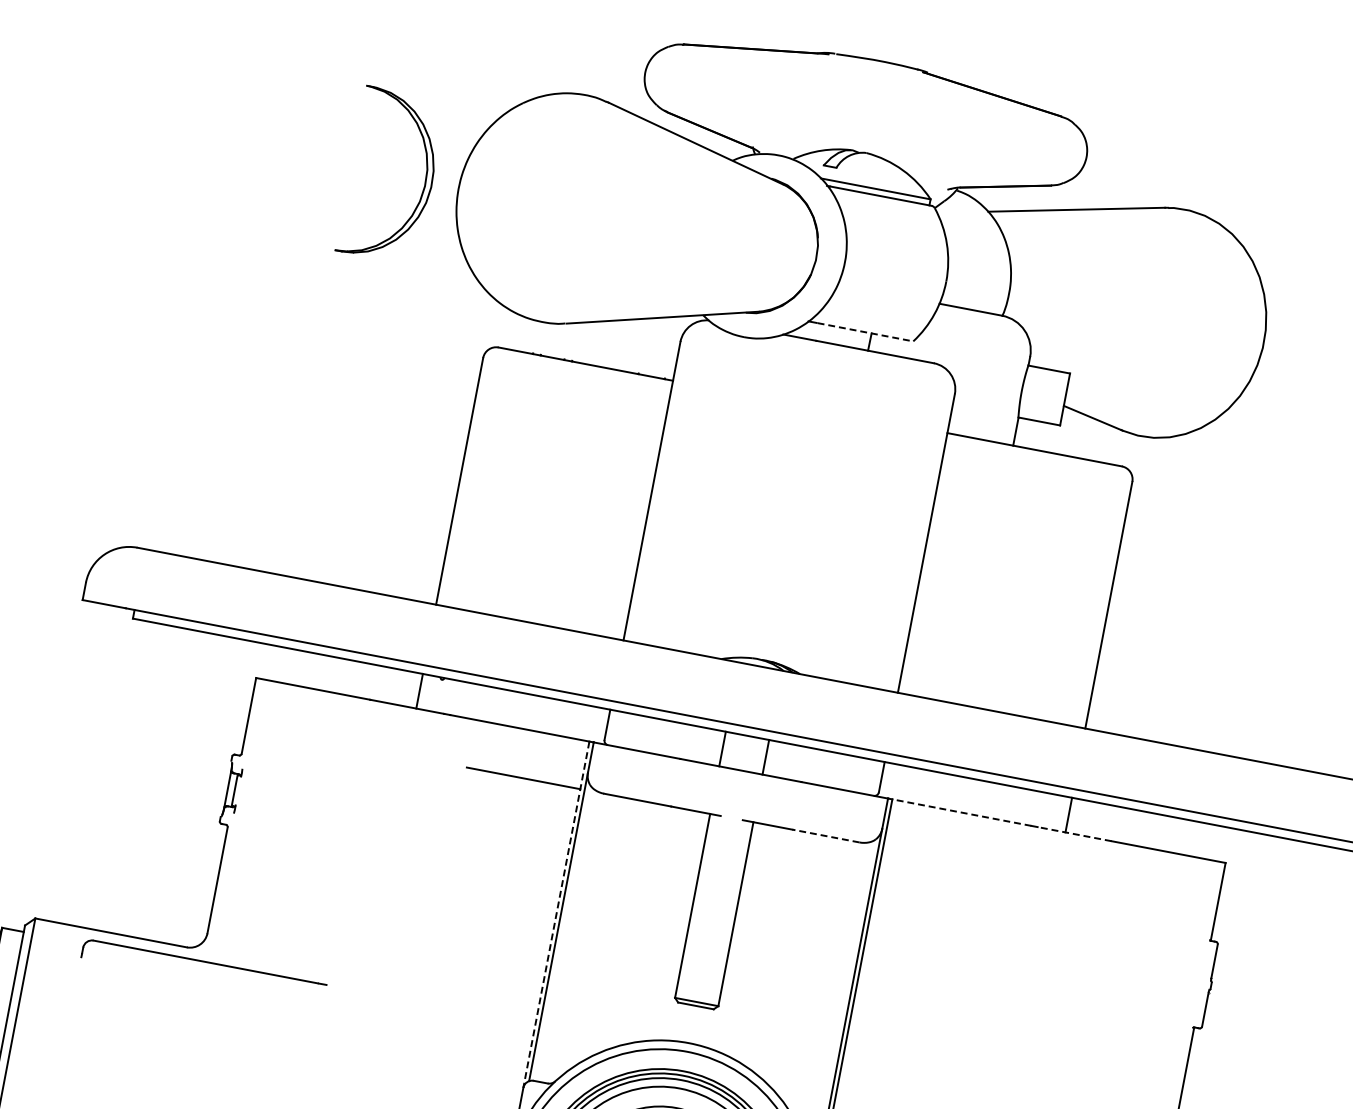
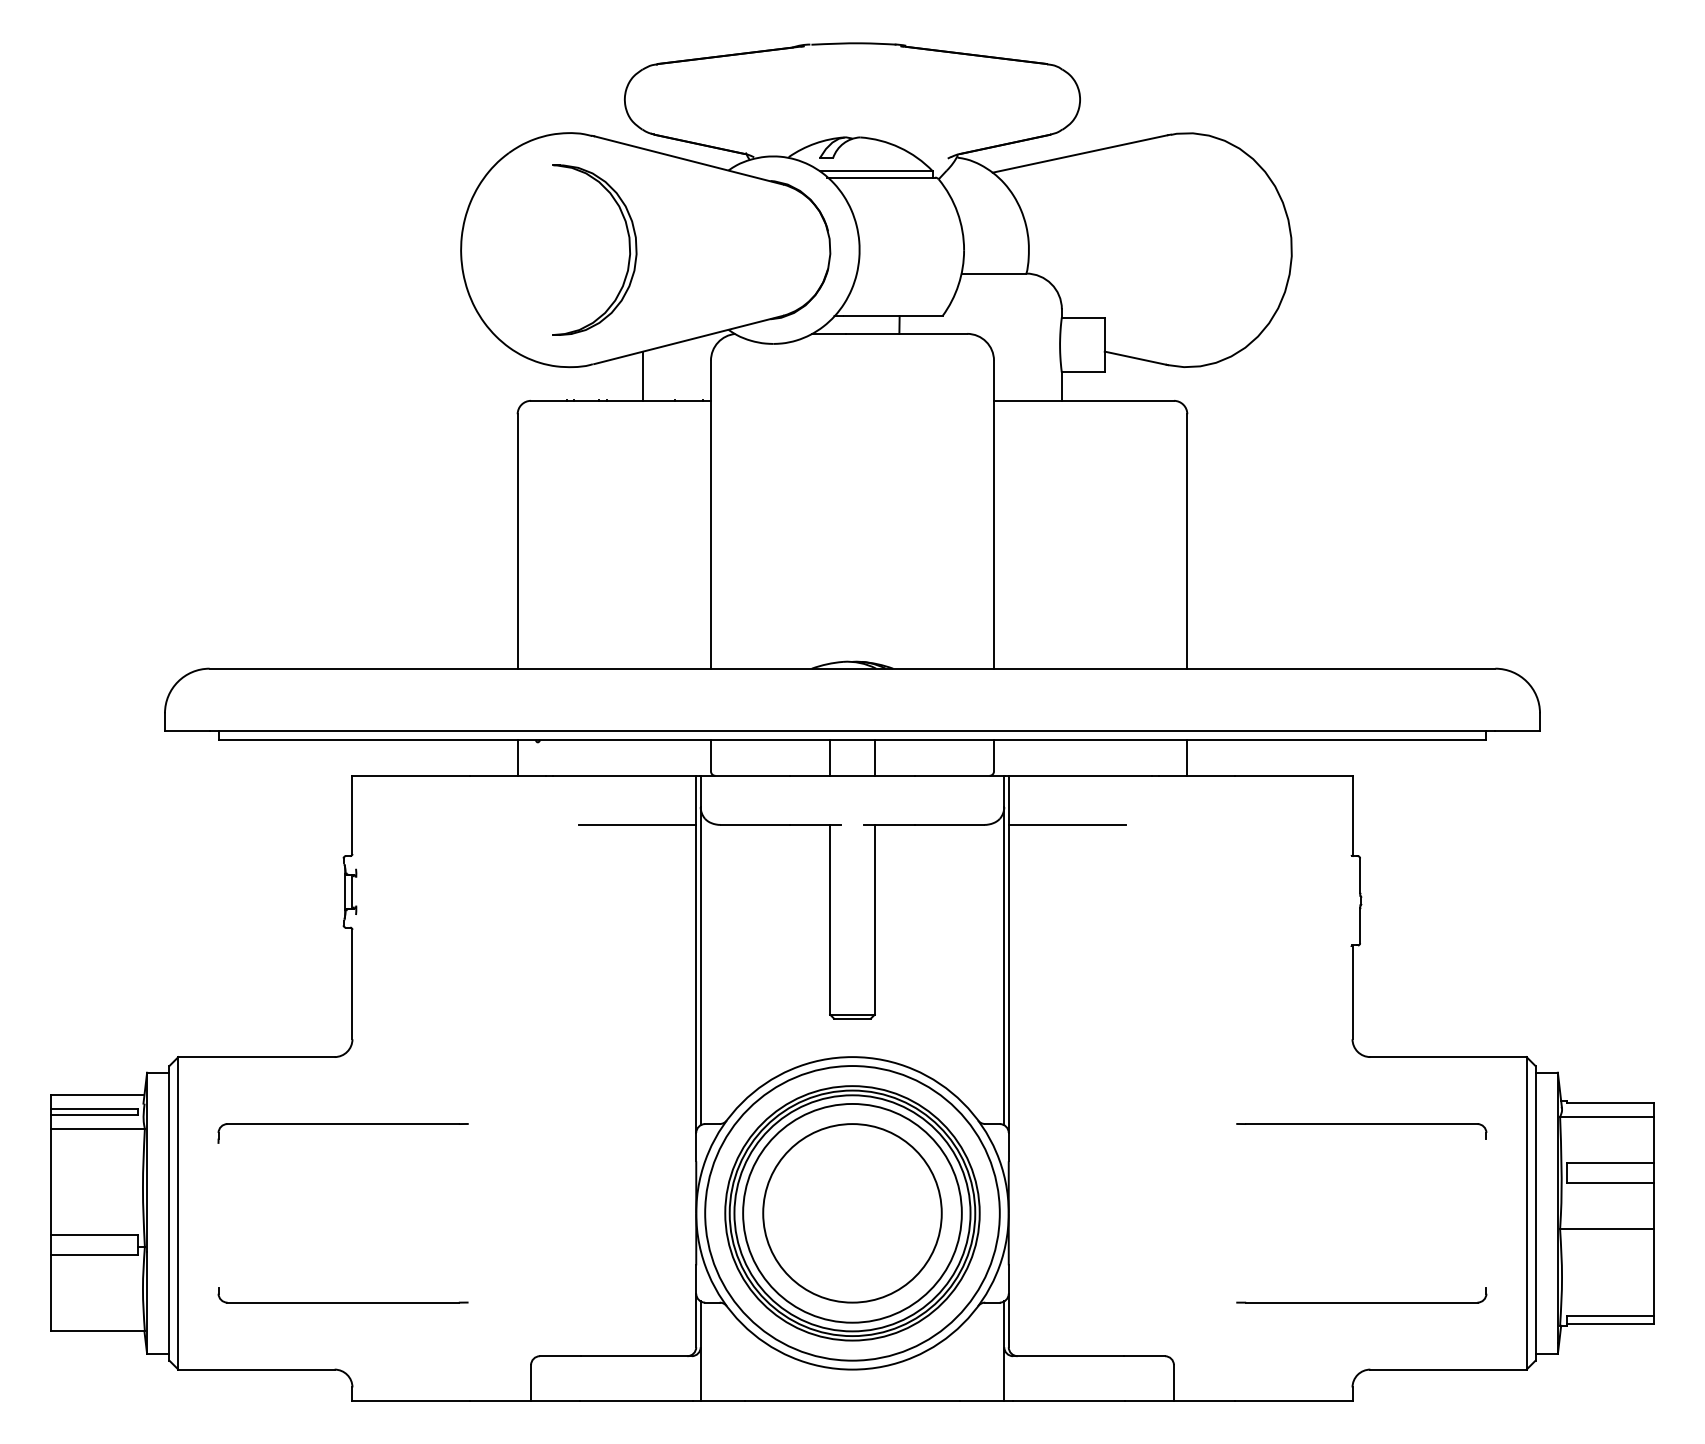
part: (425, 177) -> (628, 245), moved
line: (865, 332) -> (893, 316), dashed -> solid
line: (612, 343) -> (643, 375), added
line: (961, 812) -> (1080, 775), dashed -> solid
line: (1074, 833) -> (1196, 775), dashed -> solid
line: (825, 835) -> (949, 824), dashed -> solid
line: (939, 857) -> (1066, 824), added
line: (556, 914) -> (696, 954), dashed -> solid
part: (204, 962) -> (342, 1124), moved

